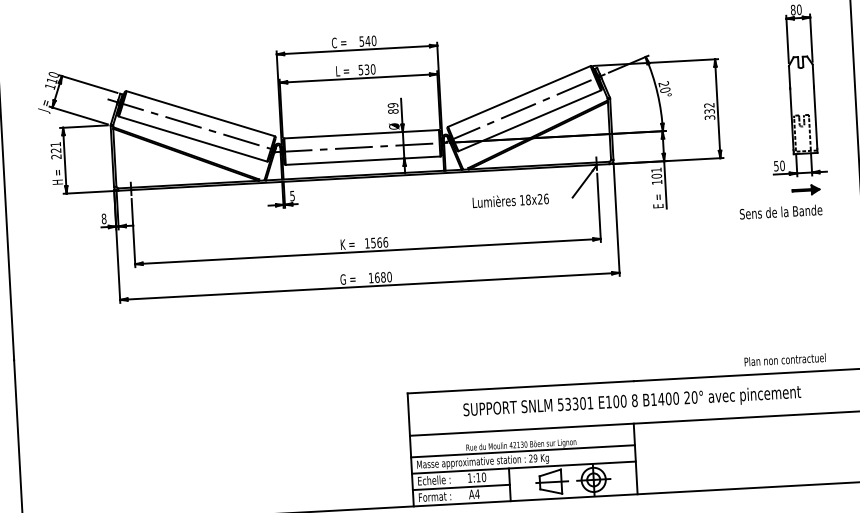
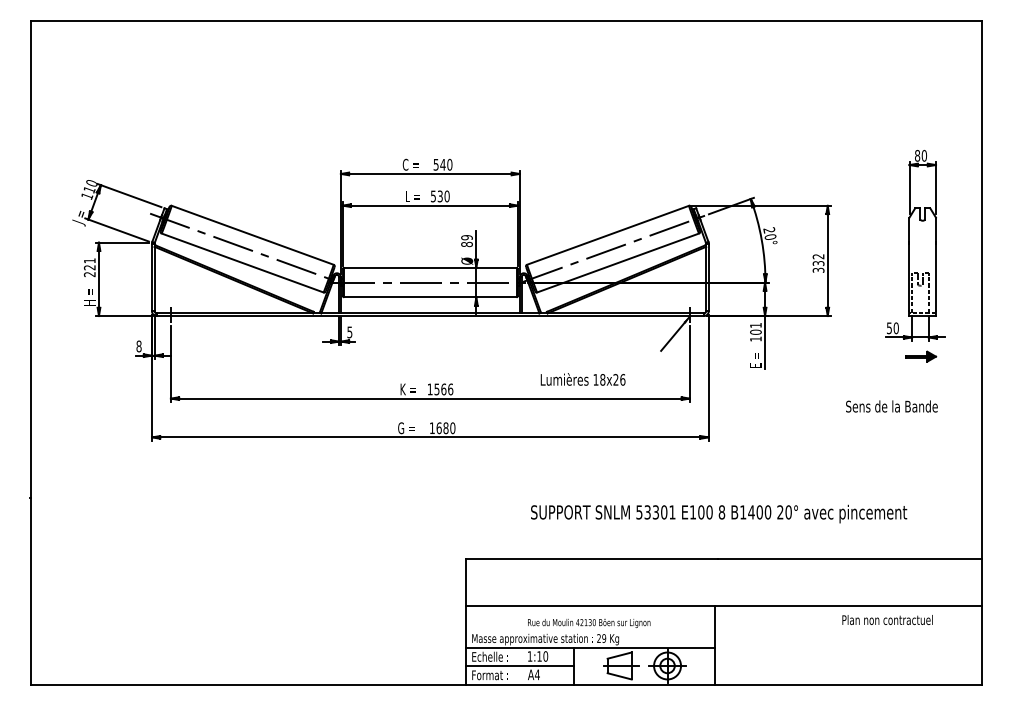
text: (510, 200) -> (582, 379), moved
text: (780, 212) -> (891, 406), moved
text: (785, 359) -> (887, 619), moved
text: (632, 401) -> (719, 513), moved
line: (522, 450) -> (590, 629), removed

